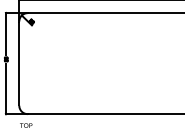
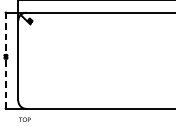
line: (6, 35) -> (6, 33), solid -> dashed
line: (6, 88) -> (6, 84), solid -> dashed

